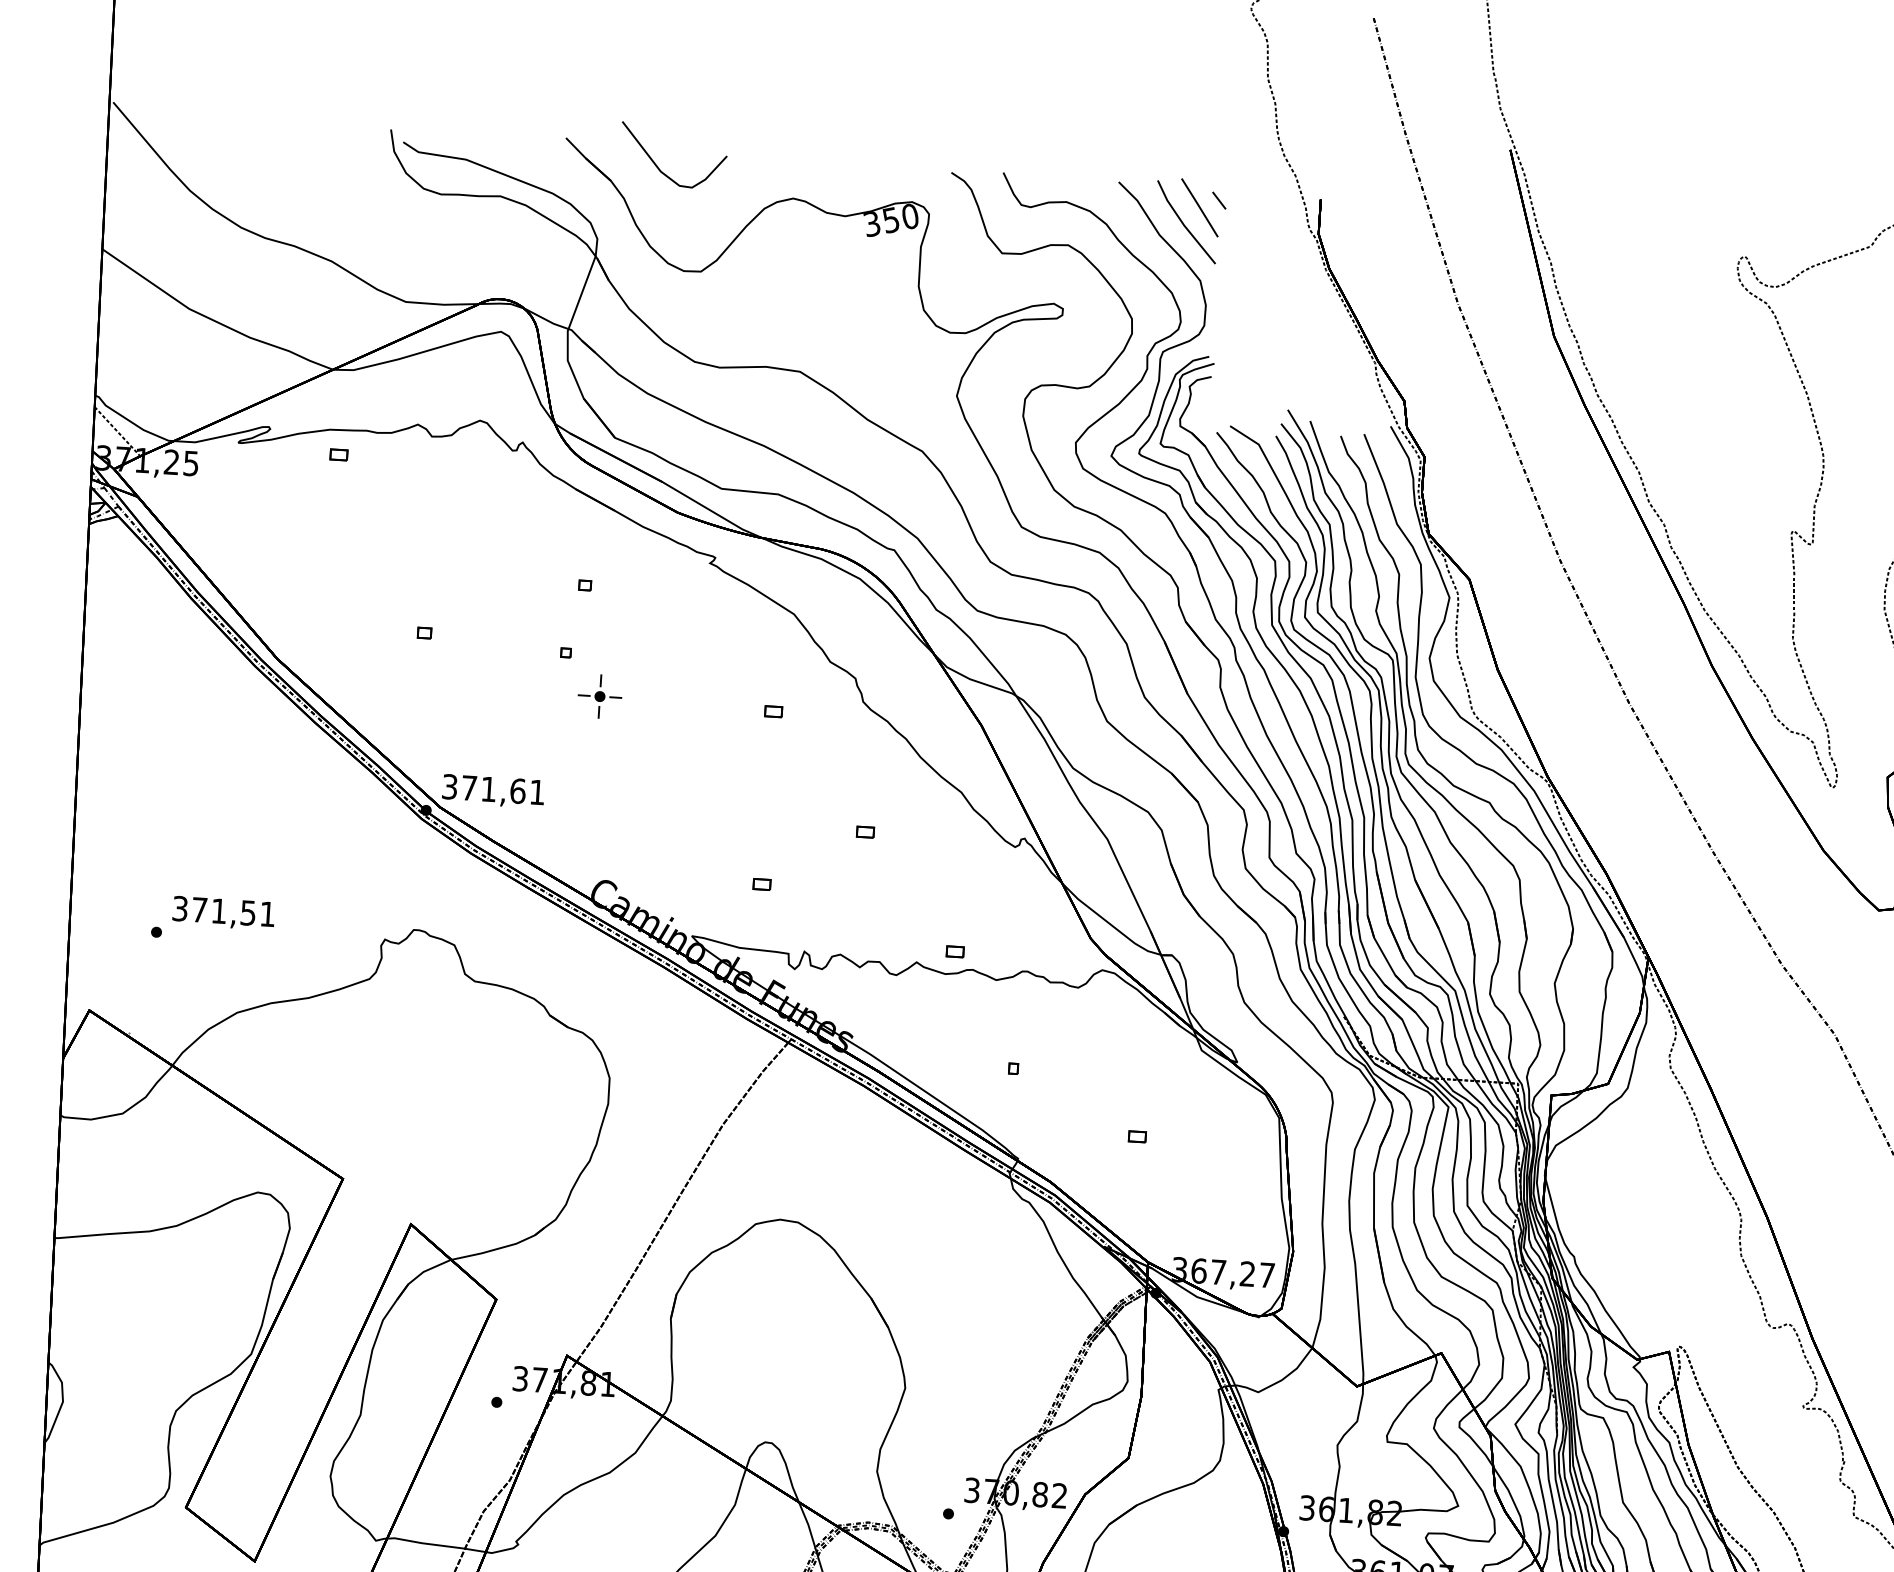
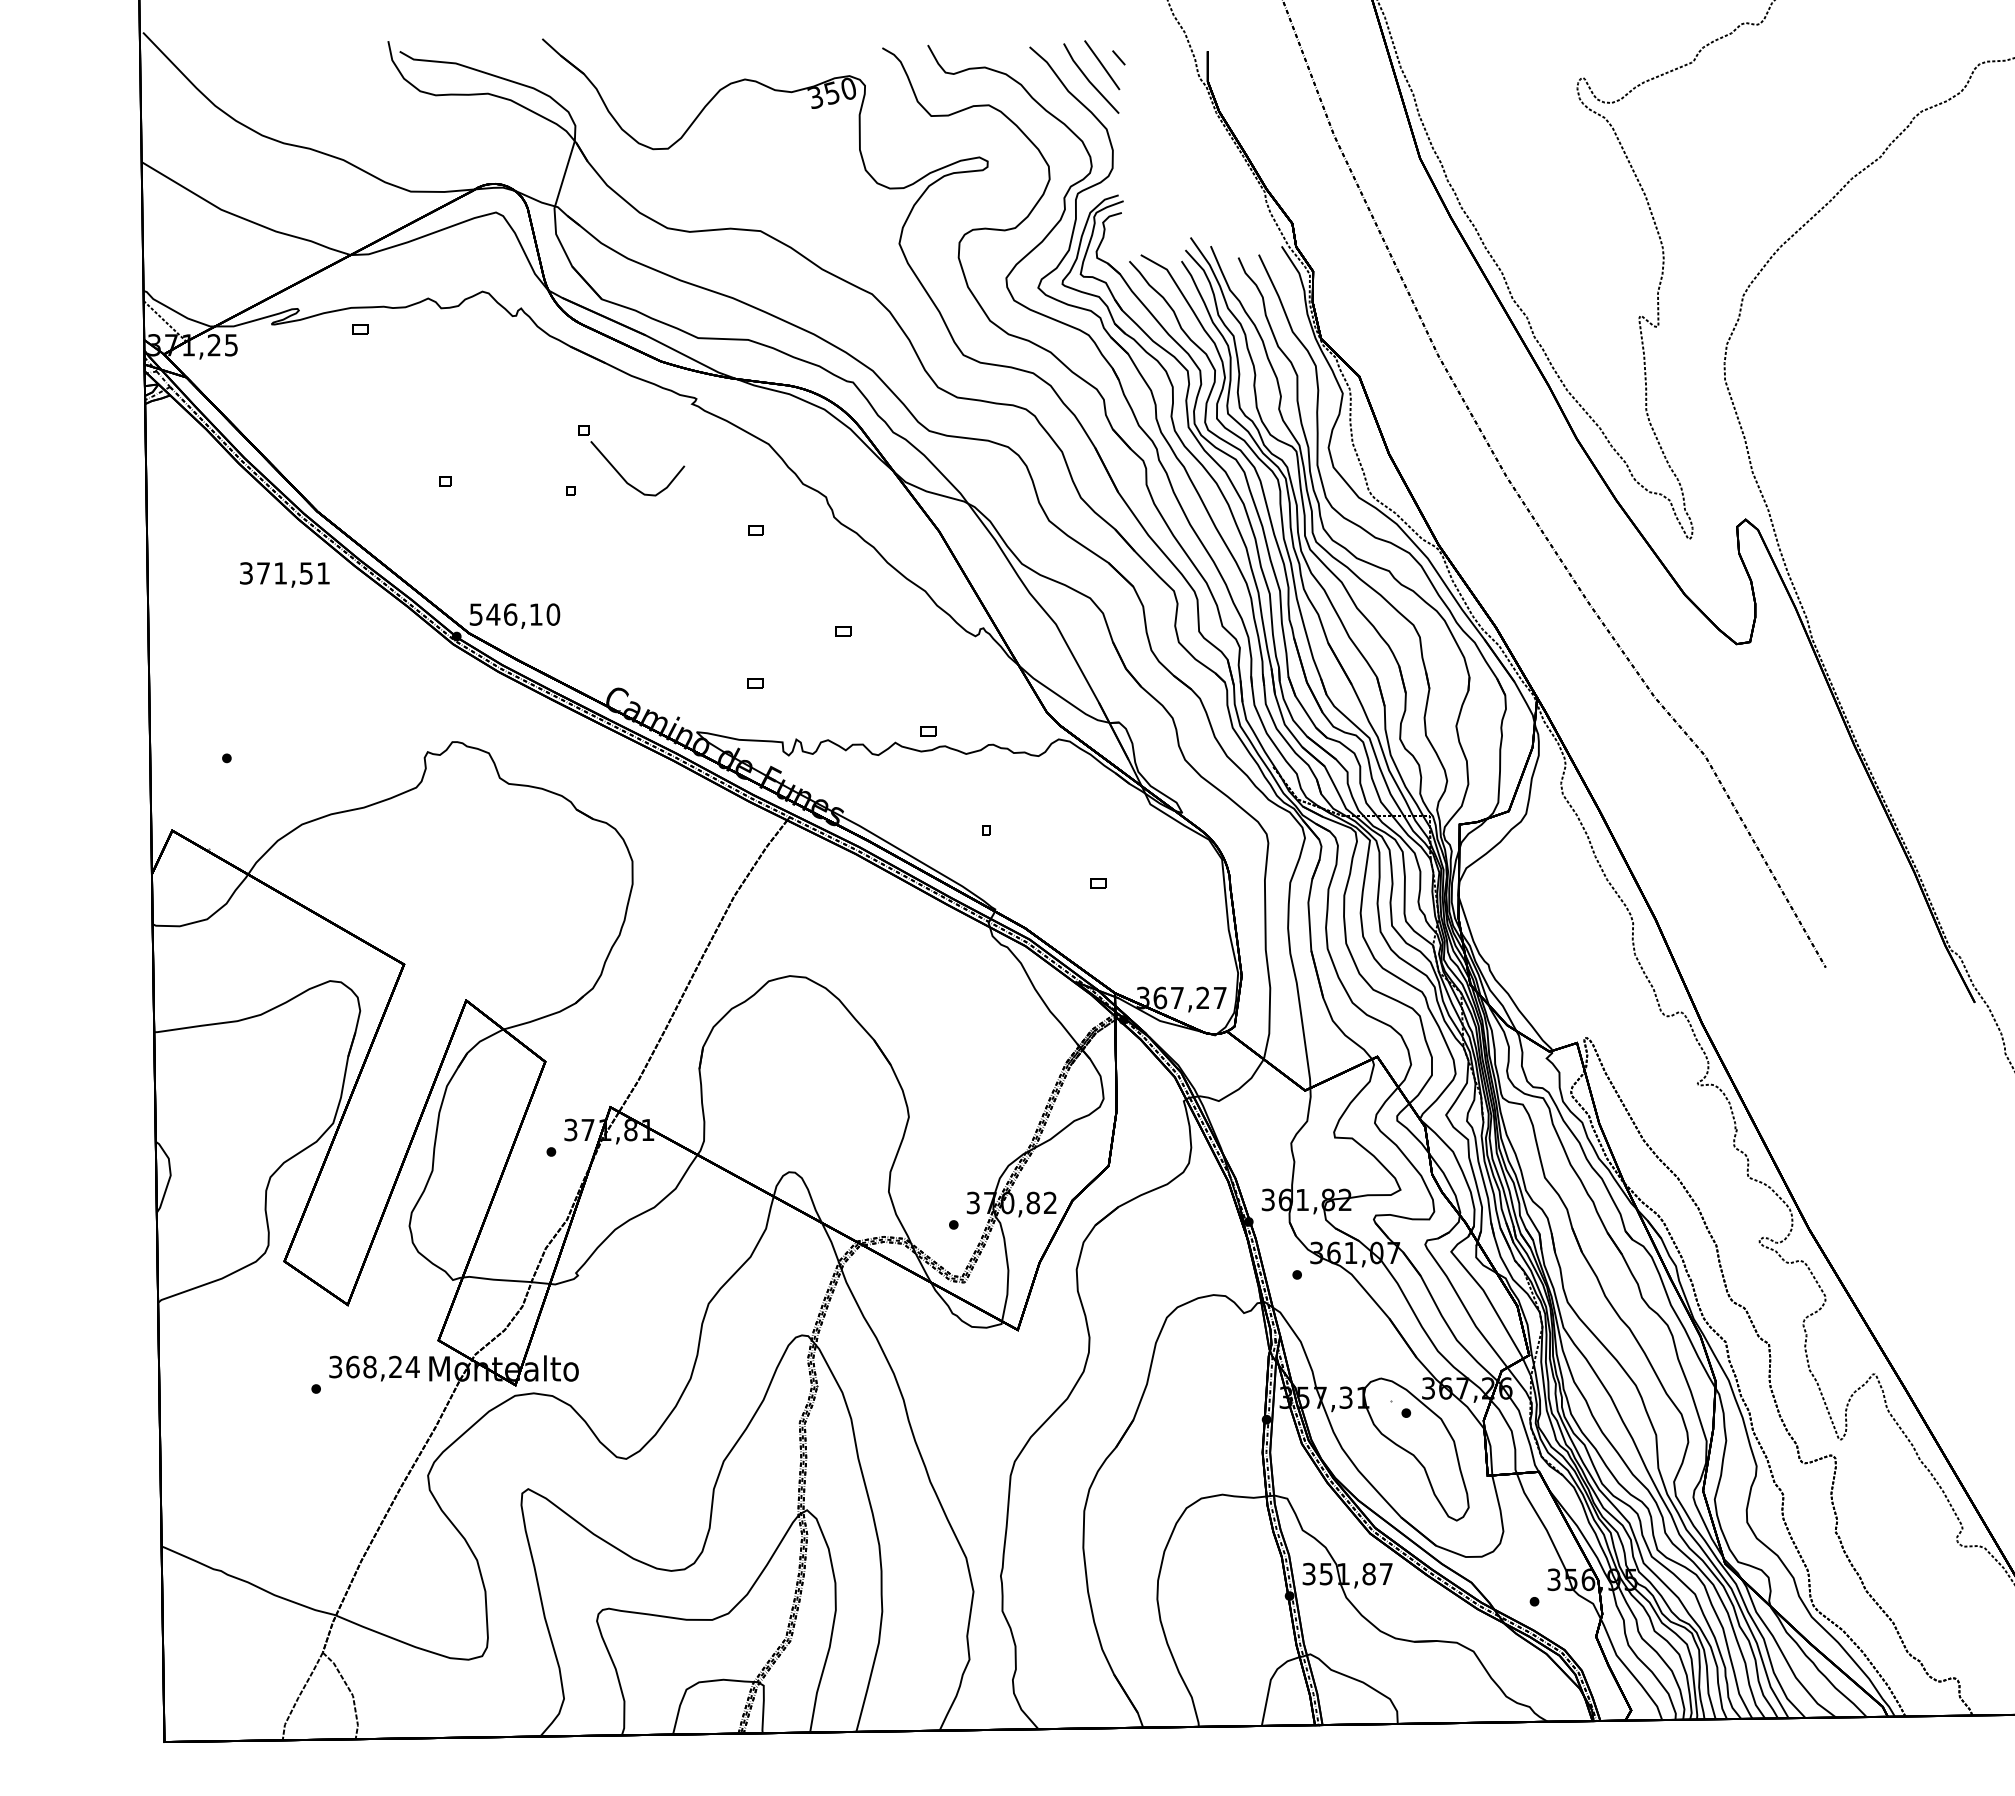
curve: (659, 167) -> (625, 479), moved
part: (599, 695) -> (602, 526), removed
text: (494, 789) -> (515, 614), 371,61 -> 546,10
text: (223, 912) -> (284, 574), moved

